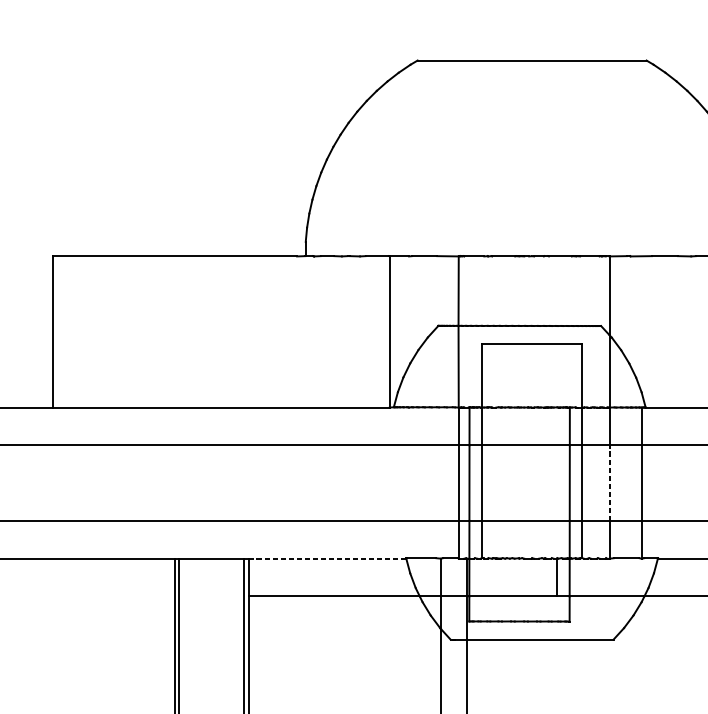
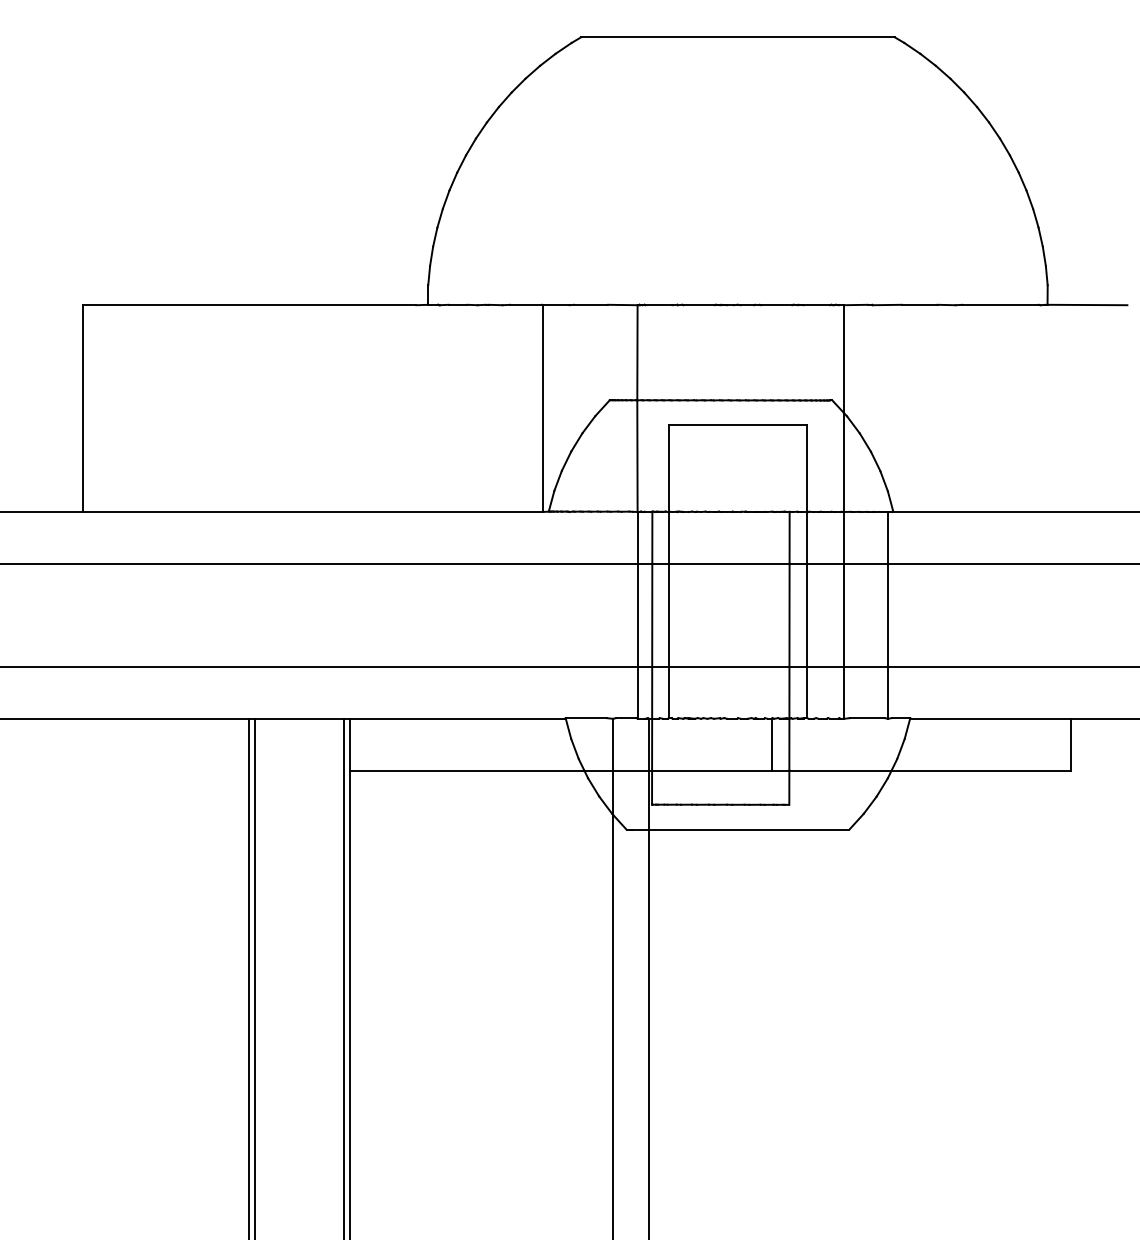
line: (609, 483) -> (843, 615), dashed -> solid
line: (327, 558) -> (457, 718), dashed -> solid

